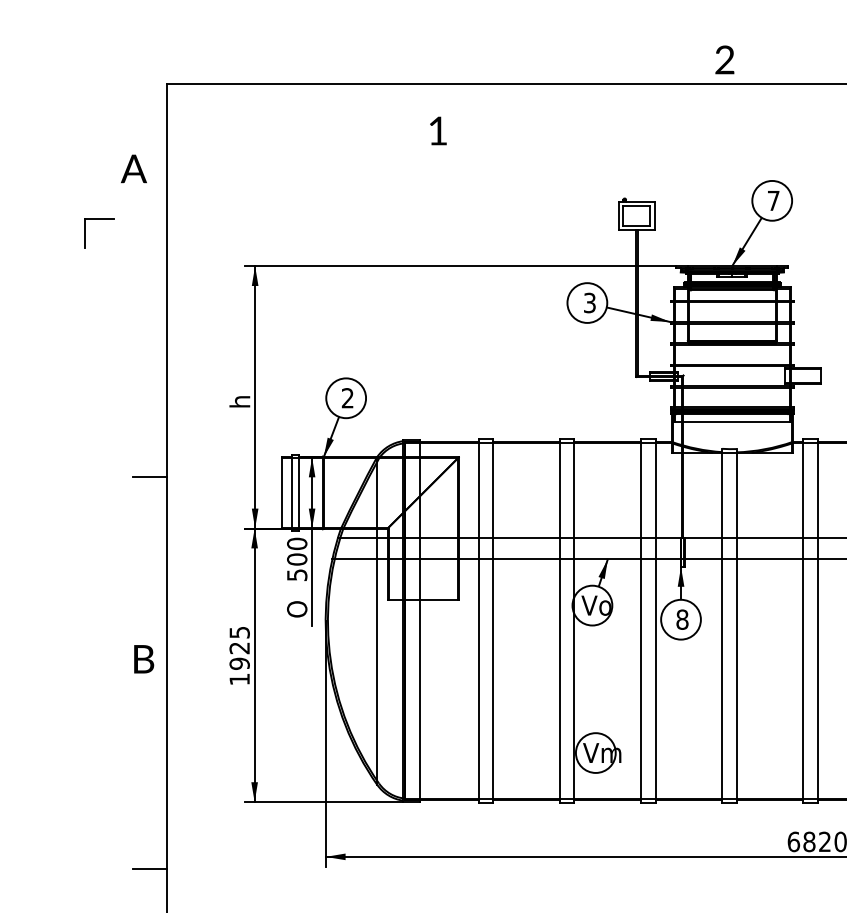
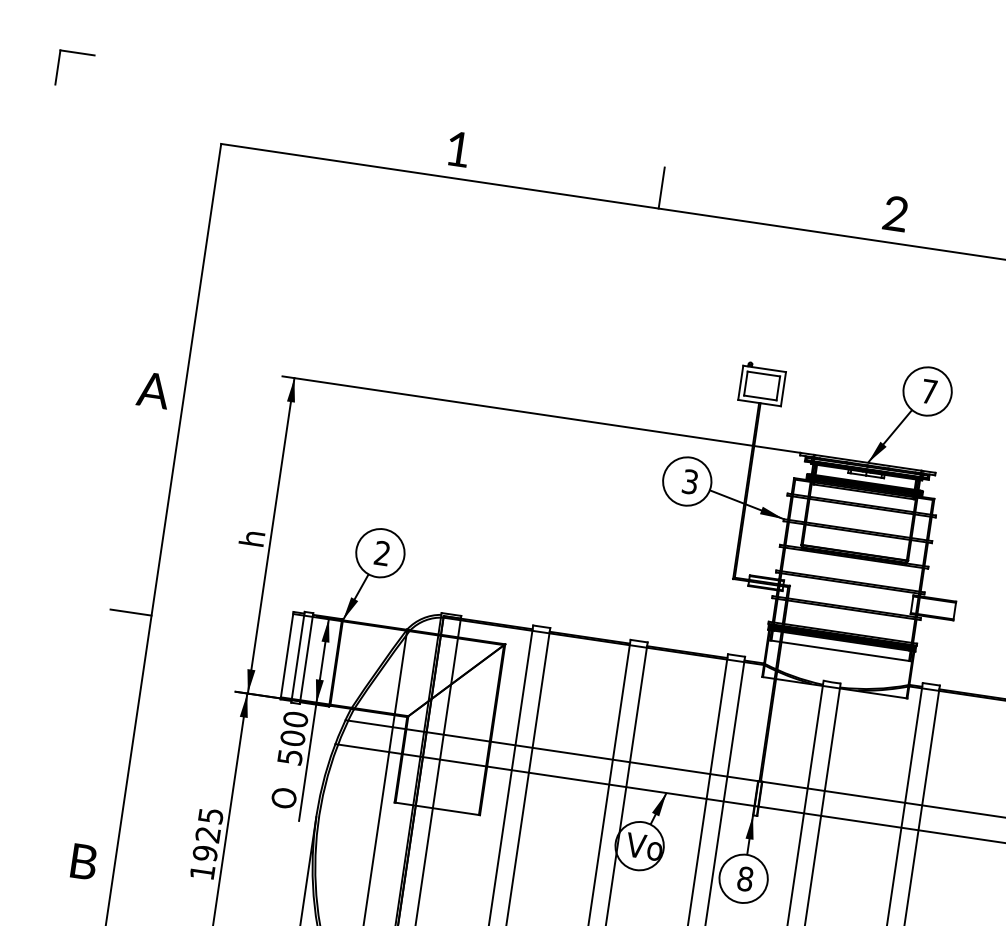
line: (531, 67) -> (661, 188), added
text: (438, 130) -> (459, 148), moved
text: (133, 168) -> (153, 389), moved
part: (99, 219) -> (77, 53), moved
text: (144, 659) -> (84, 862), moved

